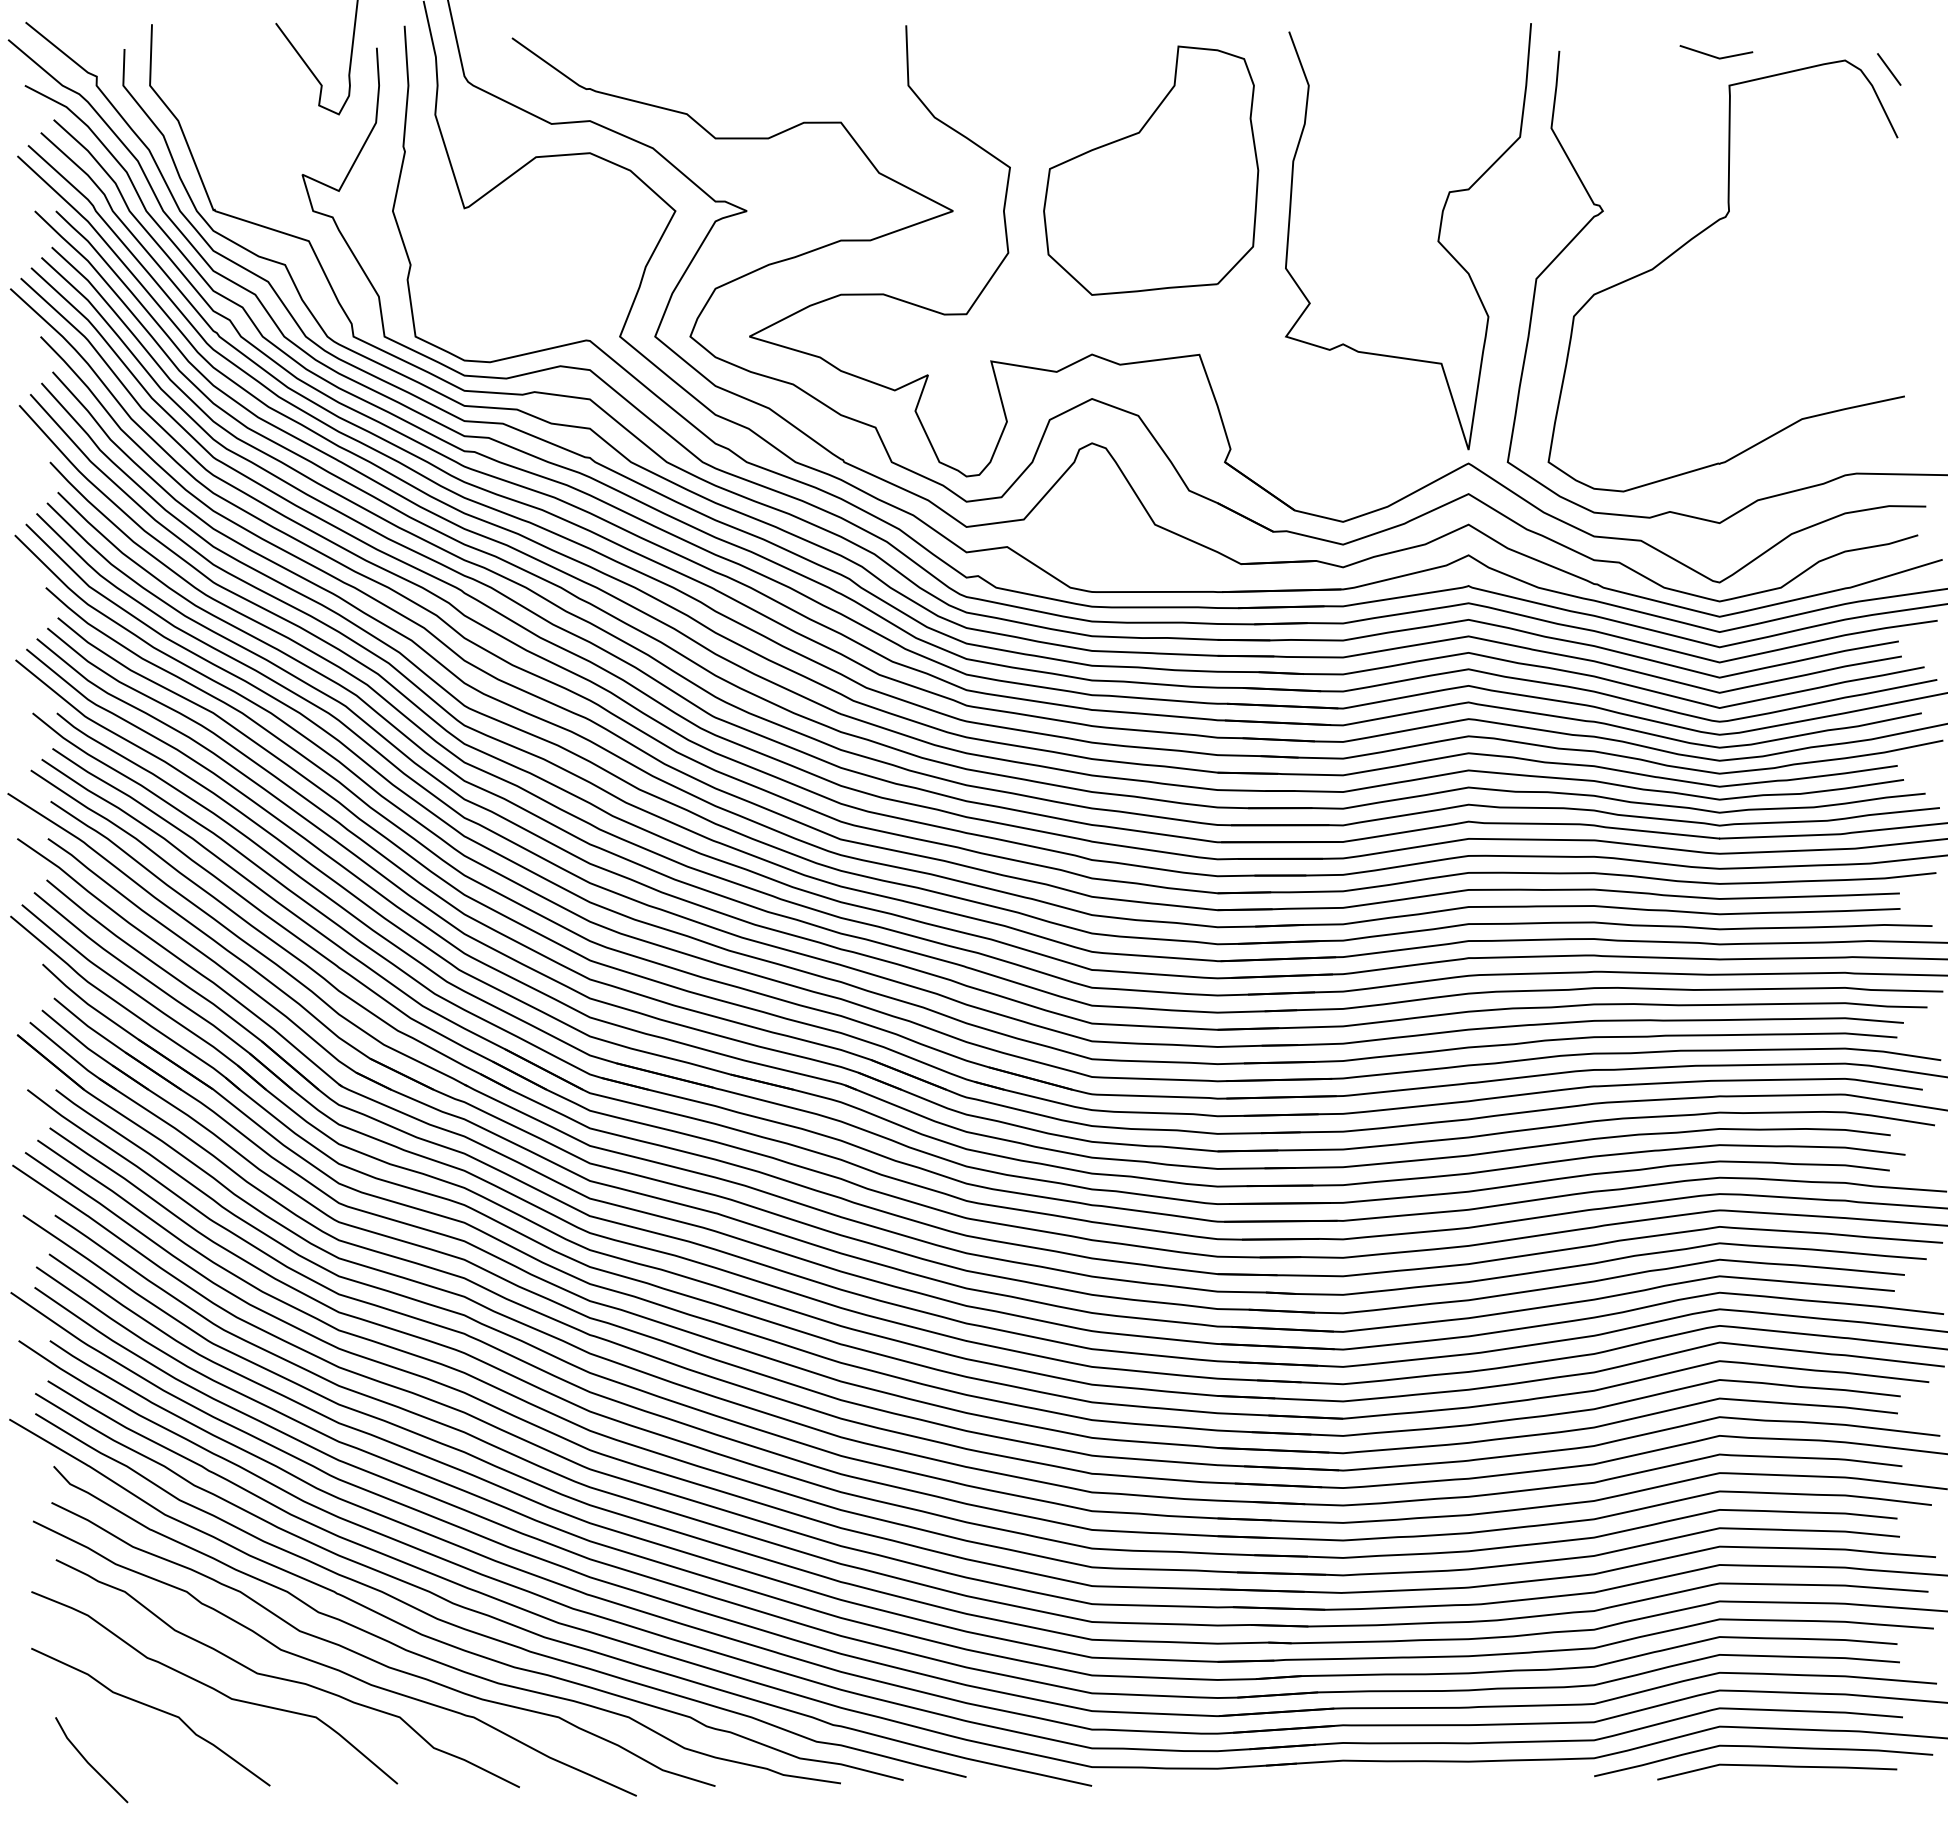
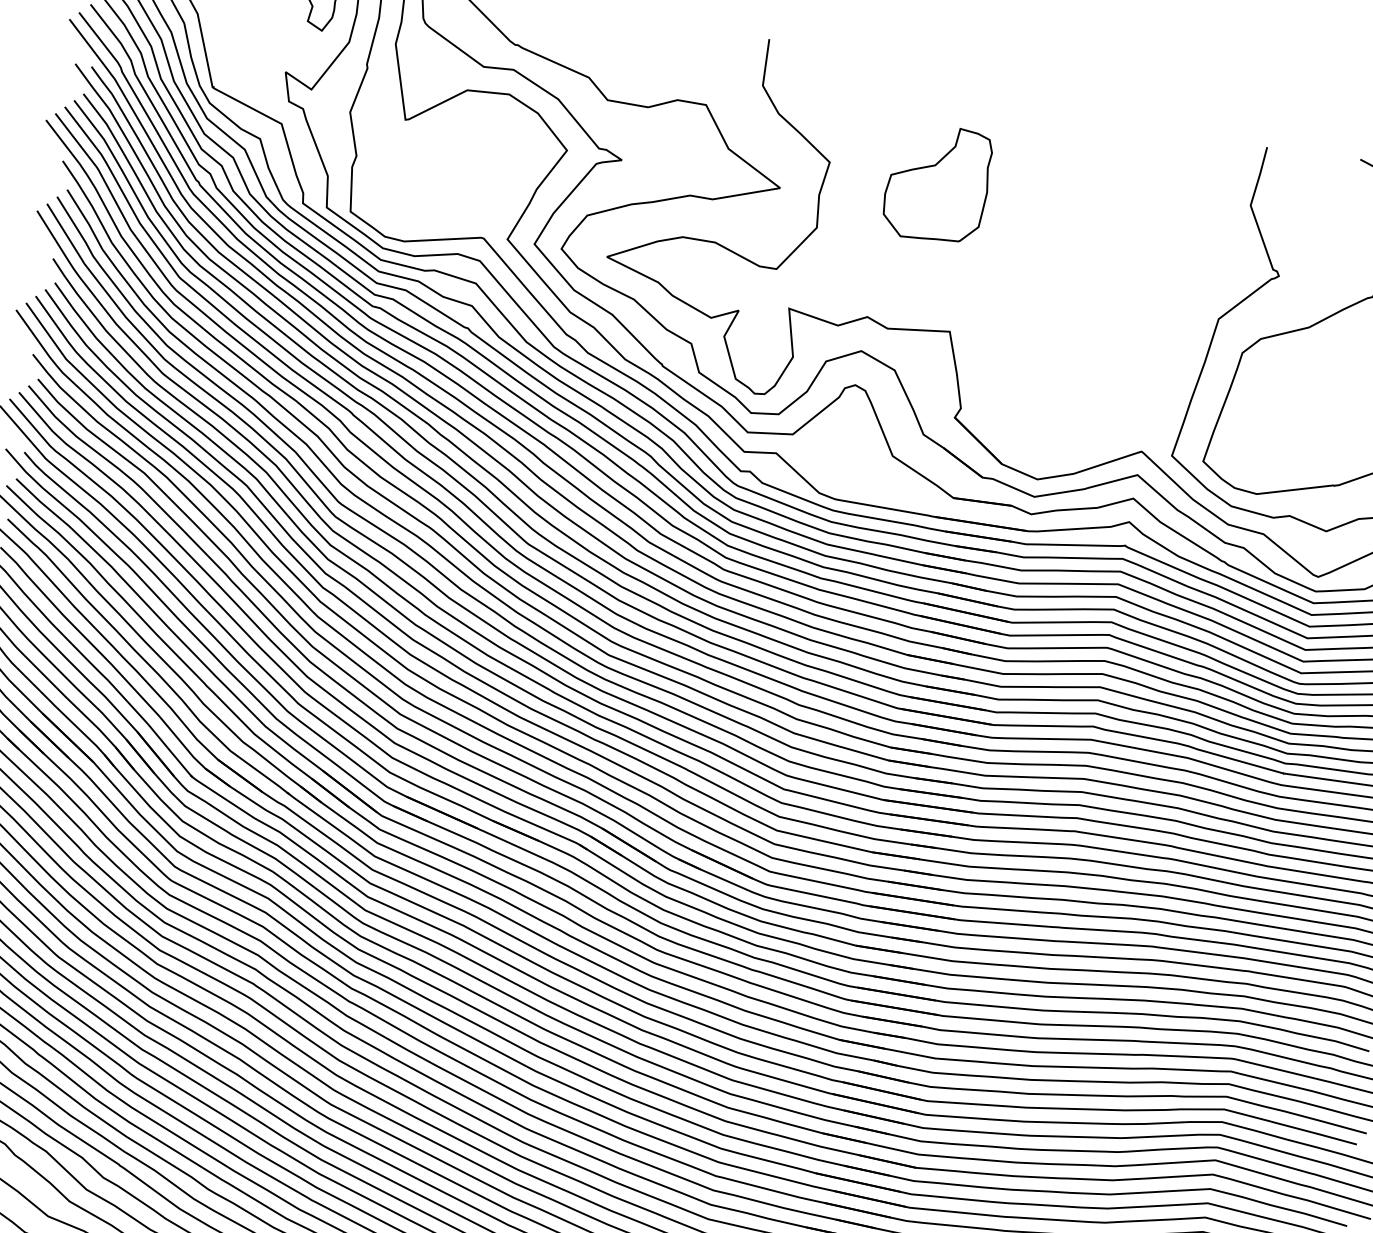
part: (1151, 170) -> (937, 183), size x0.6
curve: (1437, 238) -> (1148, 274), removed

